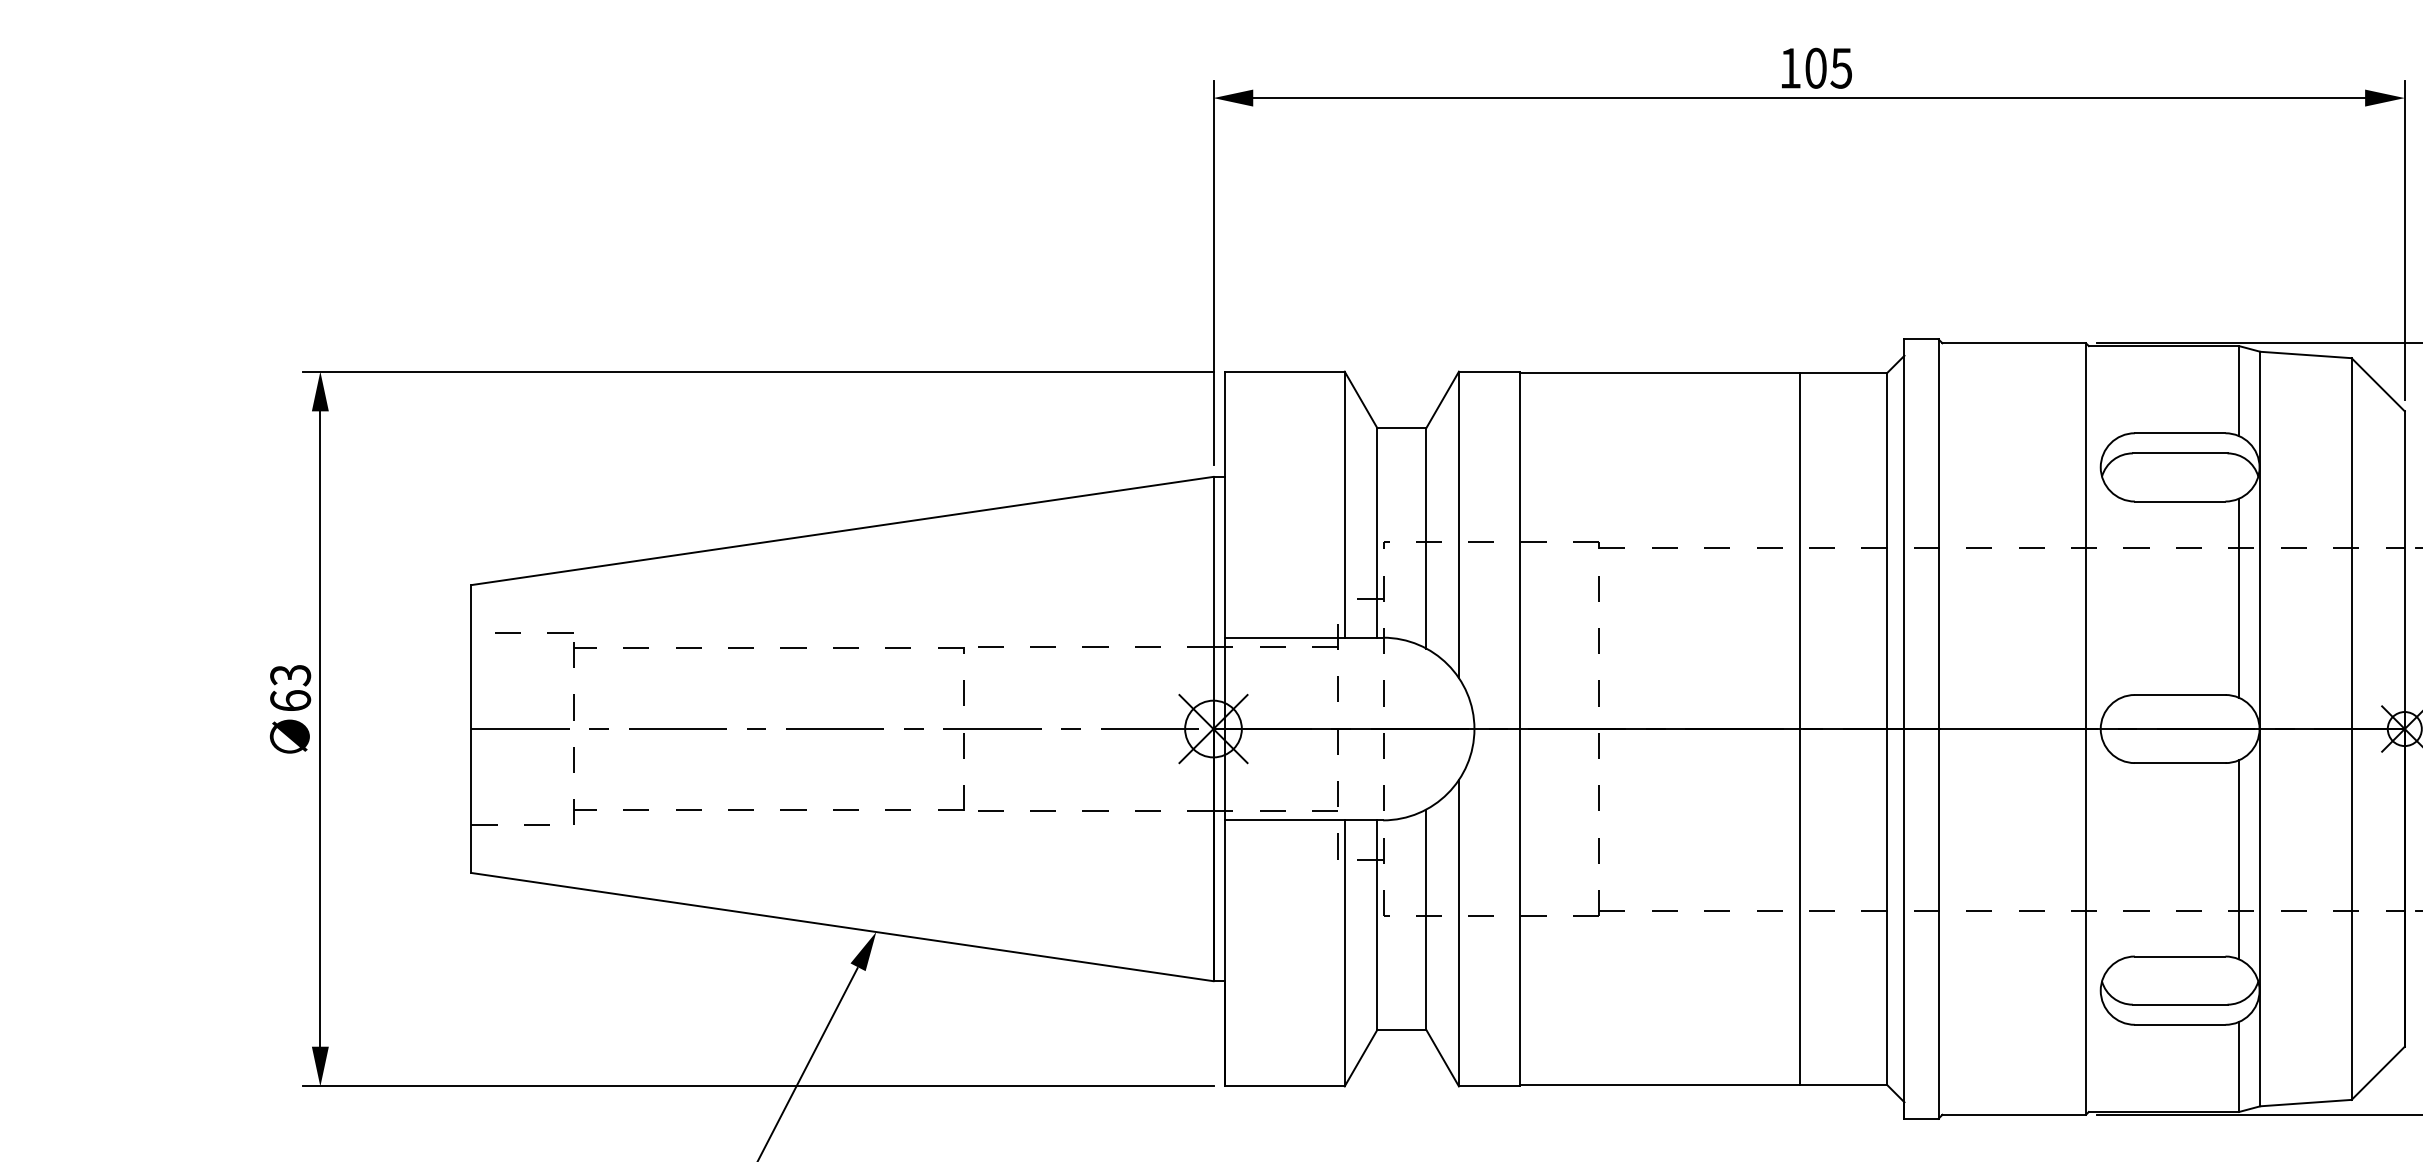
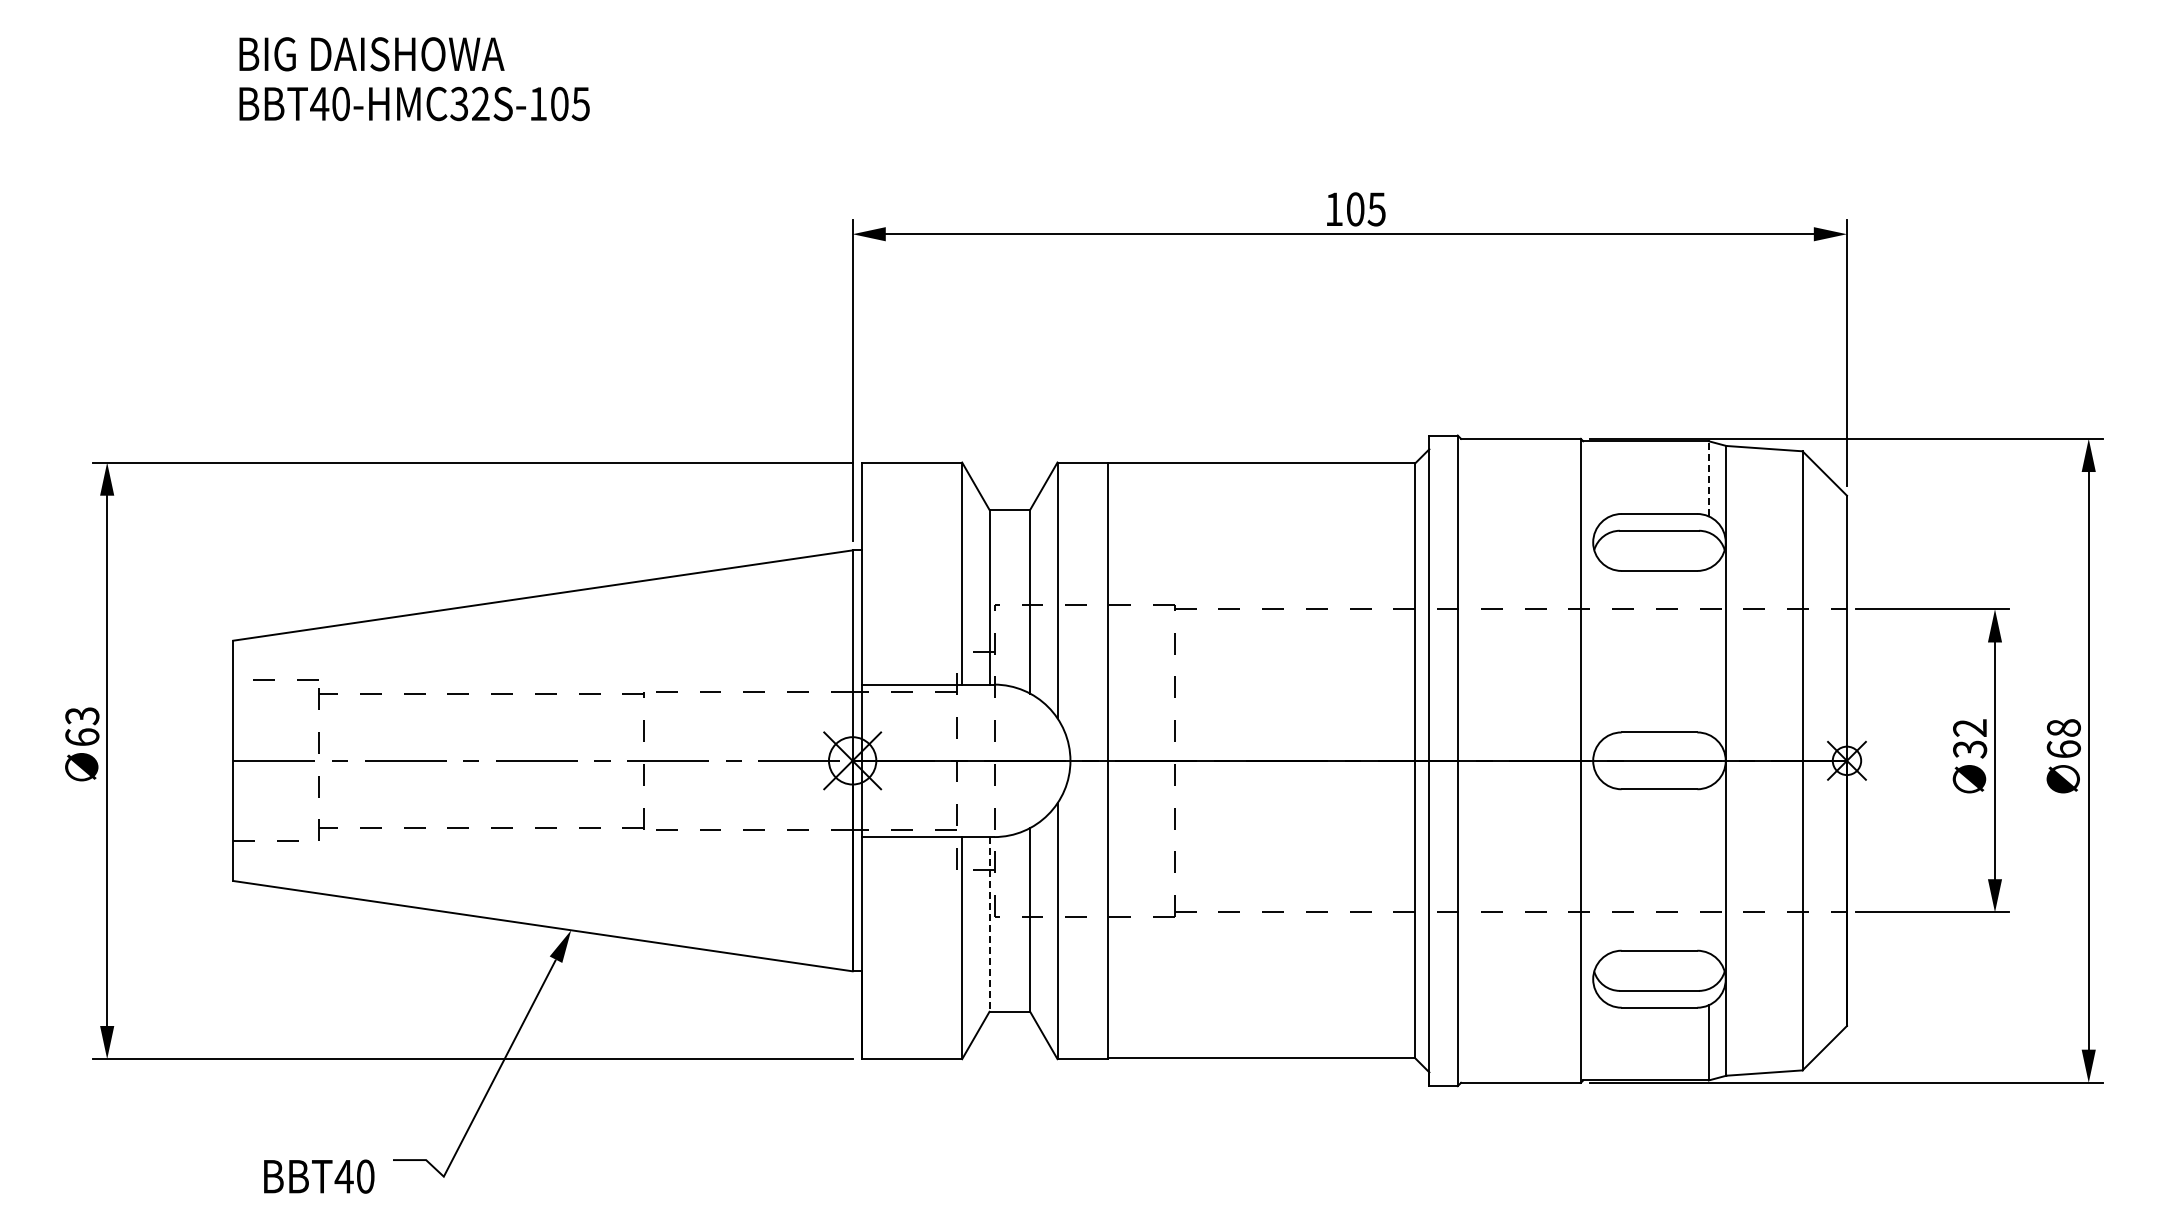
line: (2238, 390) -> (1708, 478), solid -> dashed
line: (2238, 598) -> (1708, 651), removed
line: (1800, 728) -> (1342, 760), removed
line: (2238, 859) -> (1708, 869), removed
line: (1377, 925) -> (989, 924), solid -> dashed

